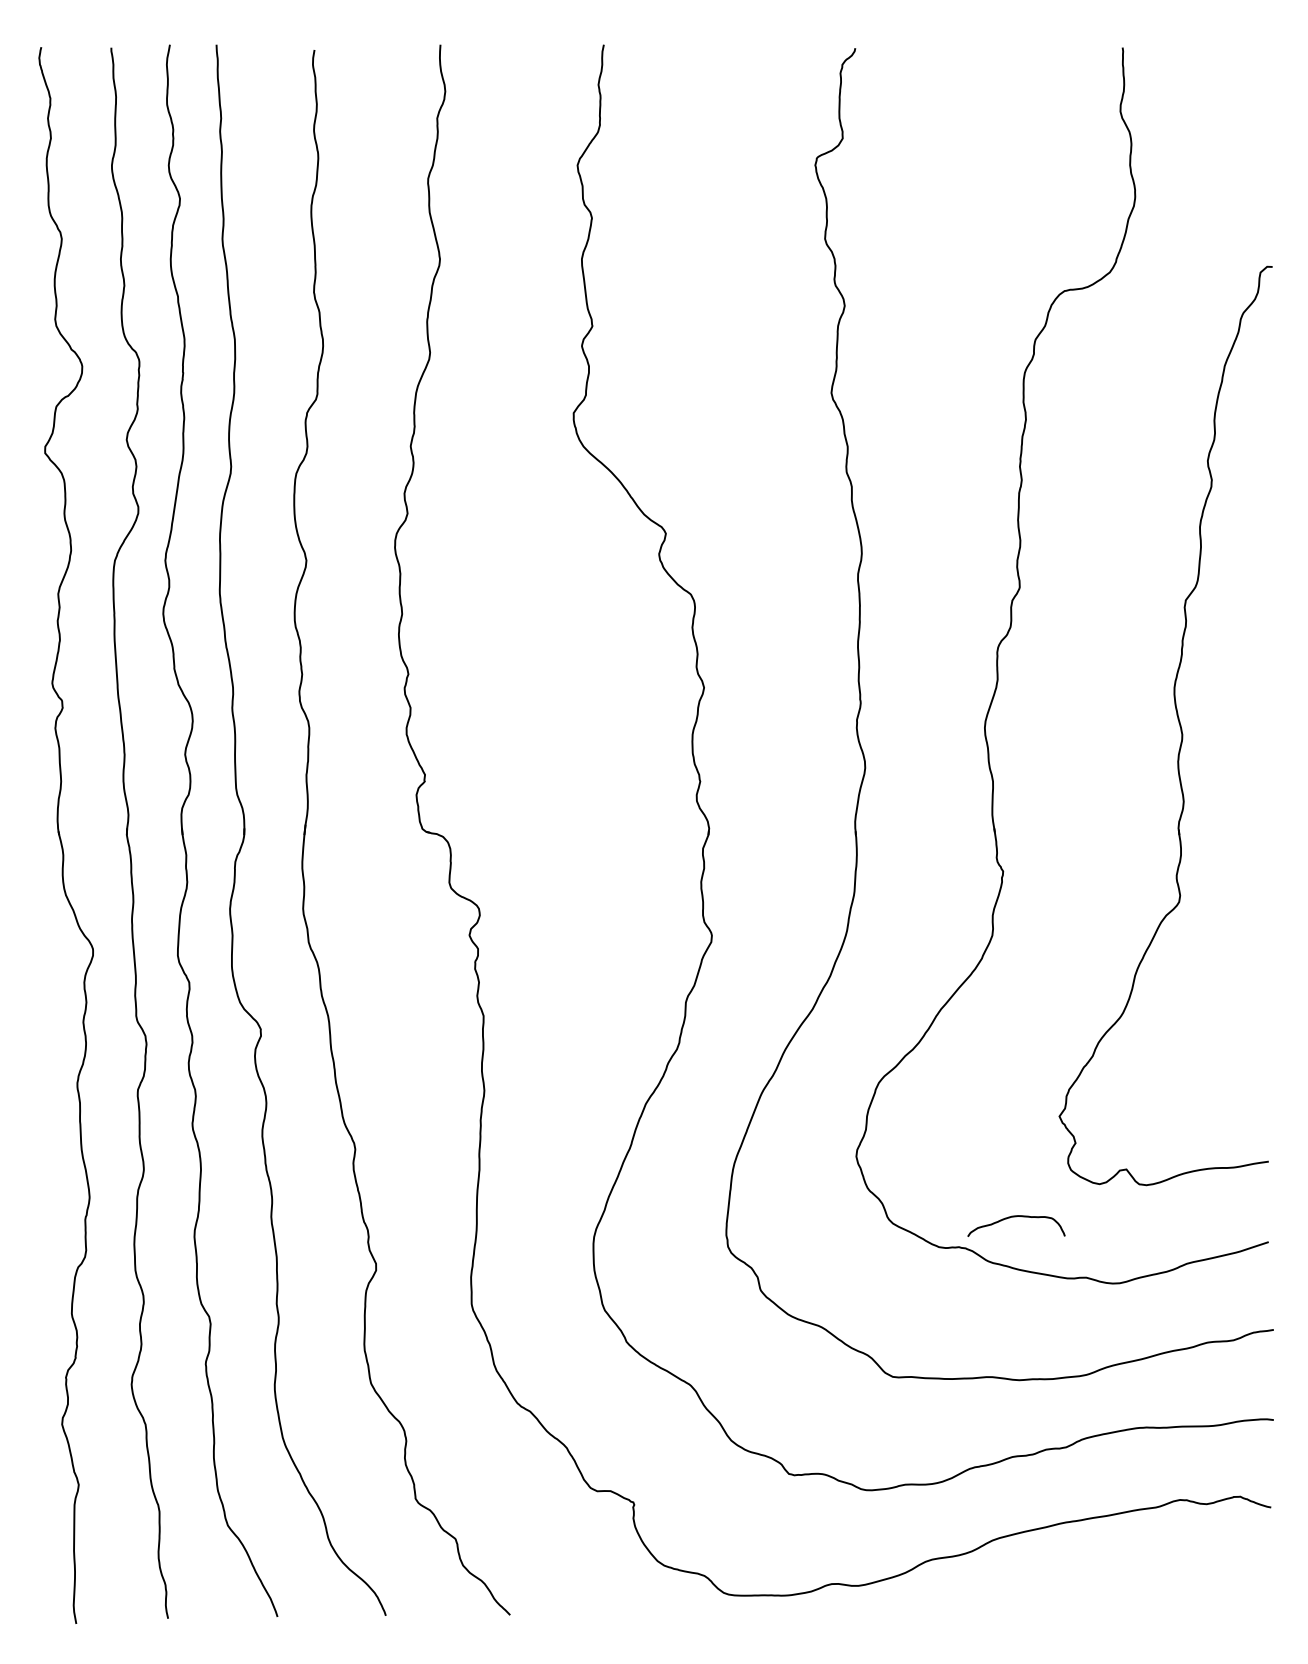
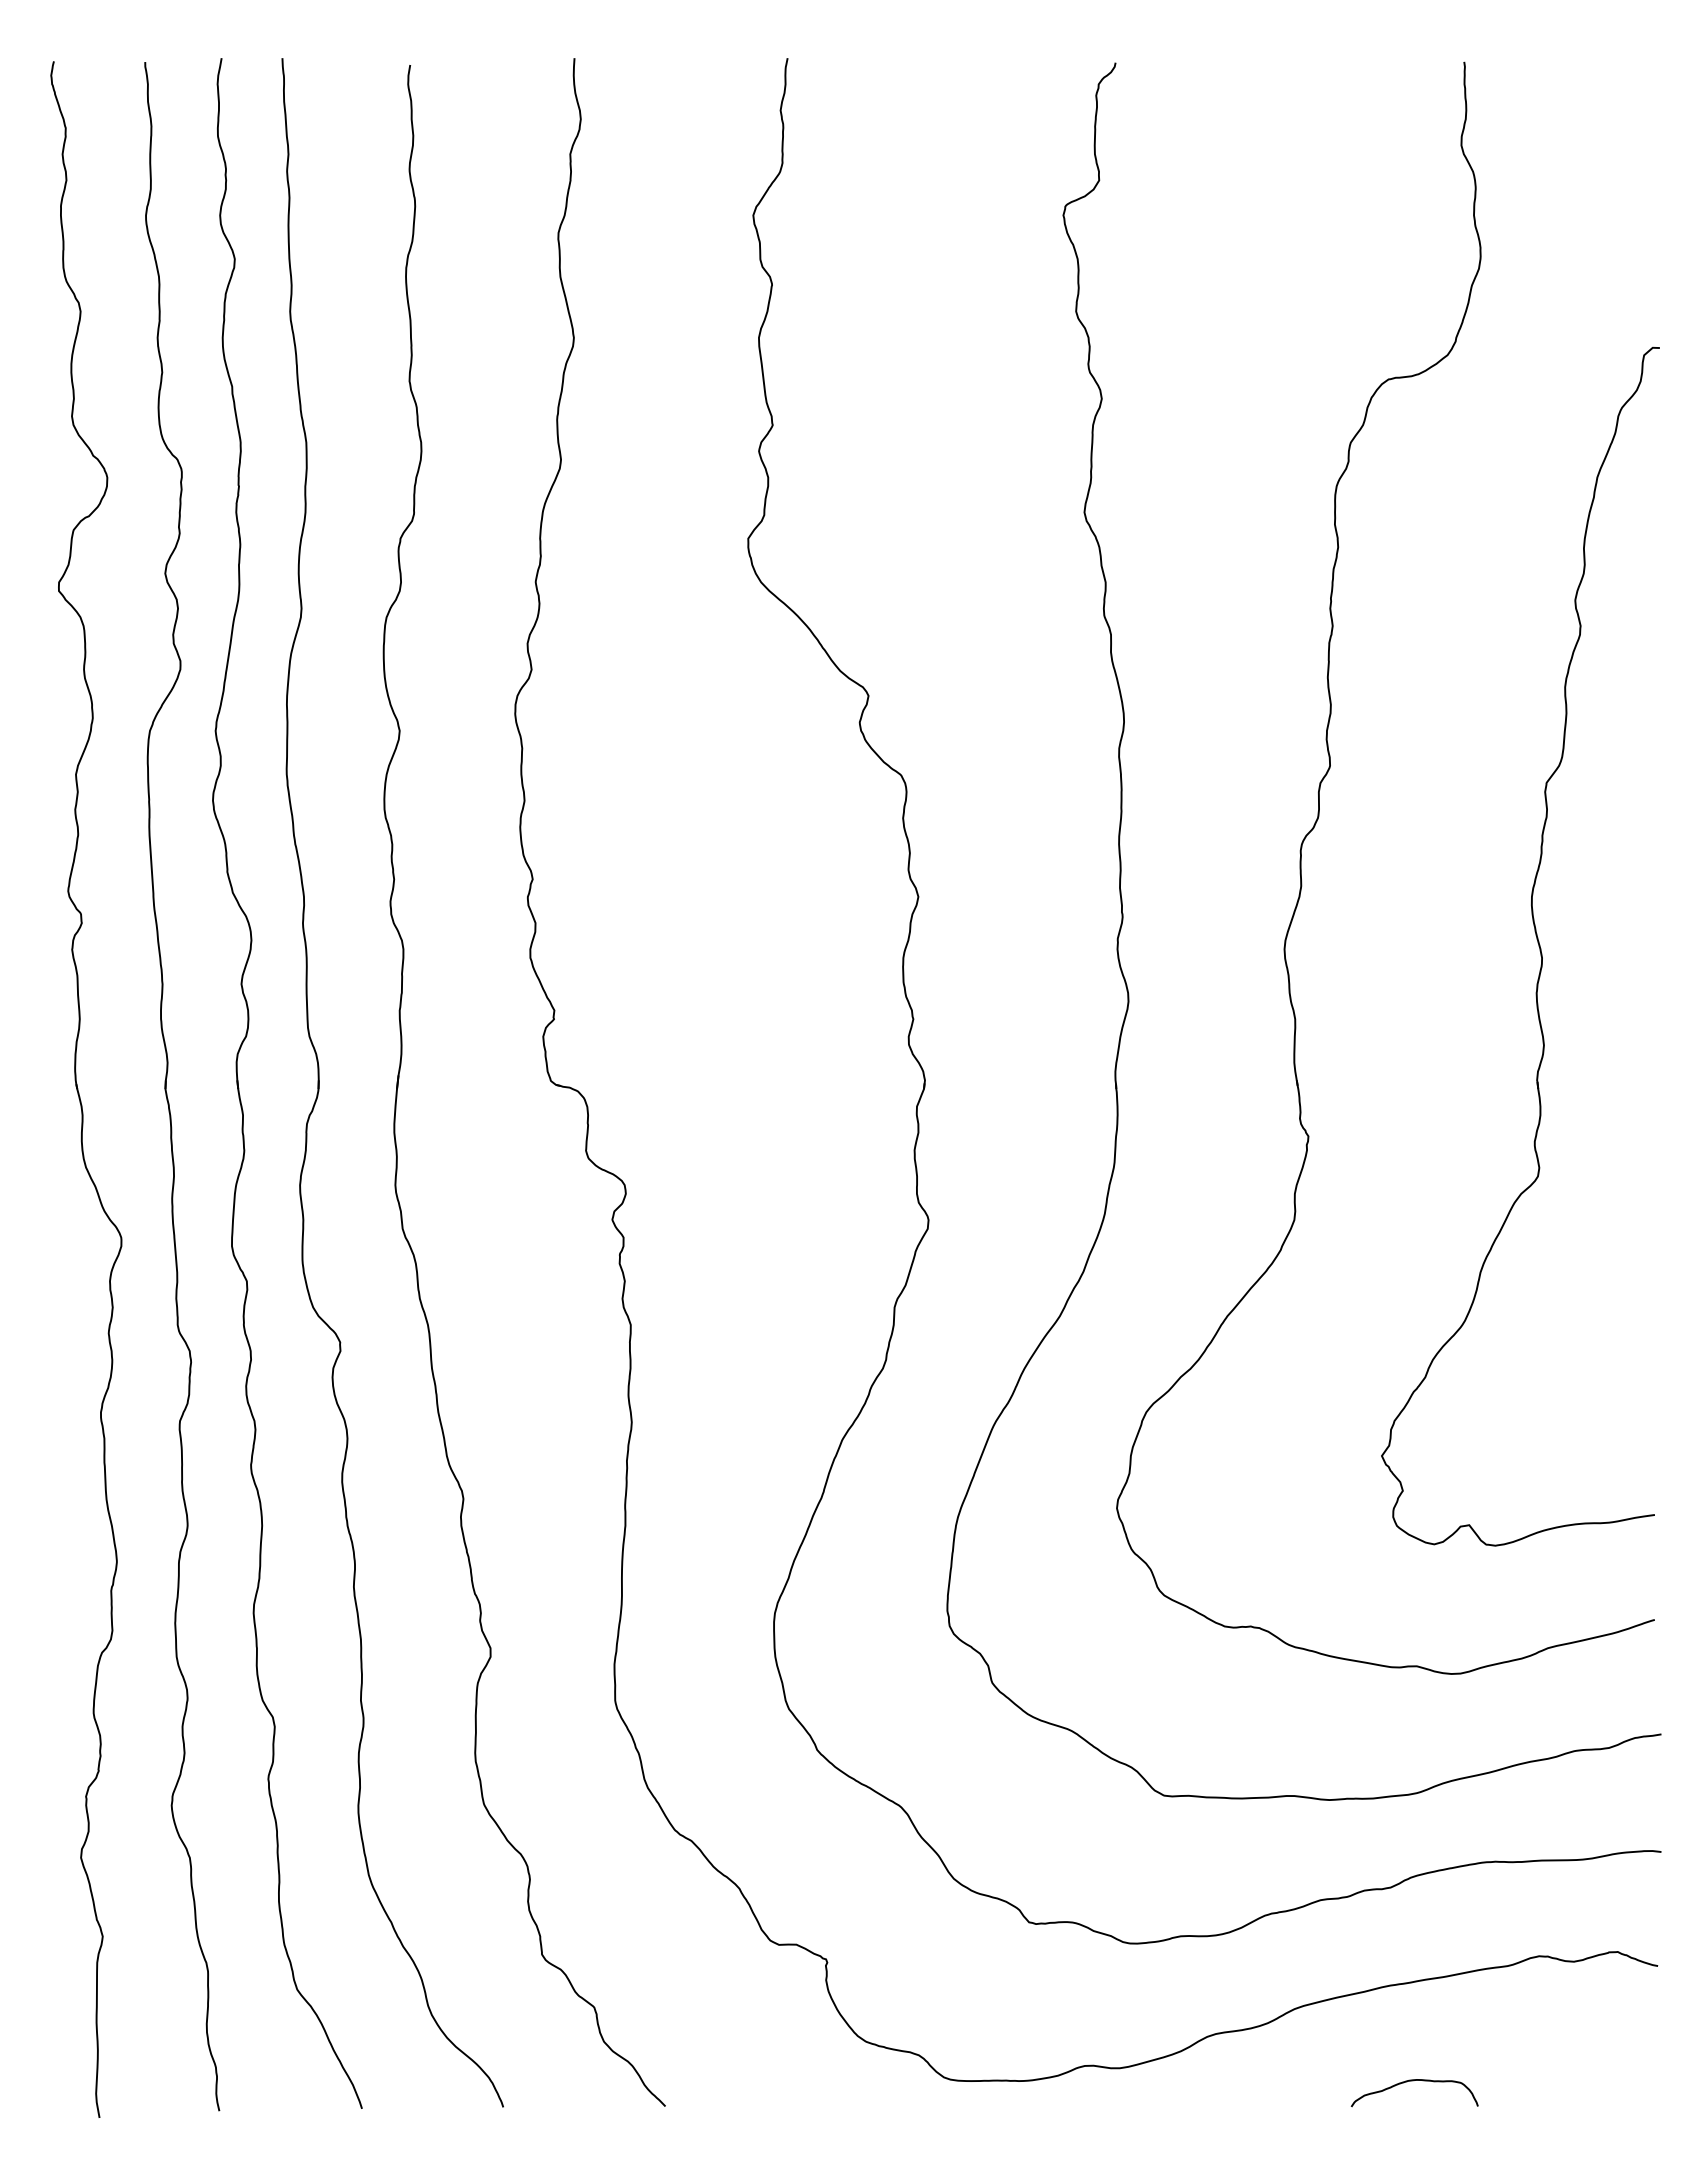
curve: (1015, 1217) -> (1413, 2081), moved

